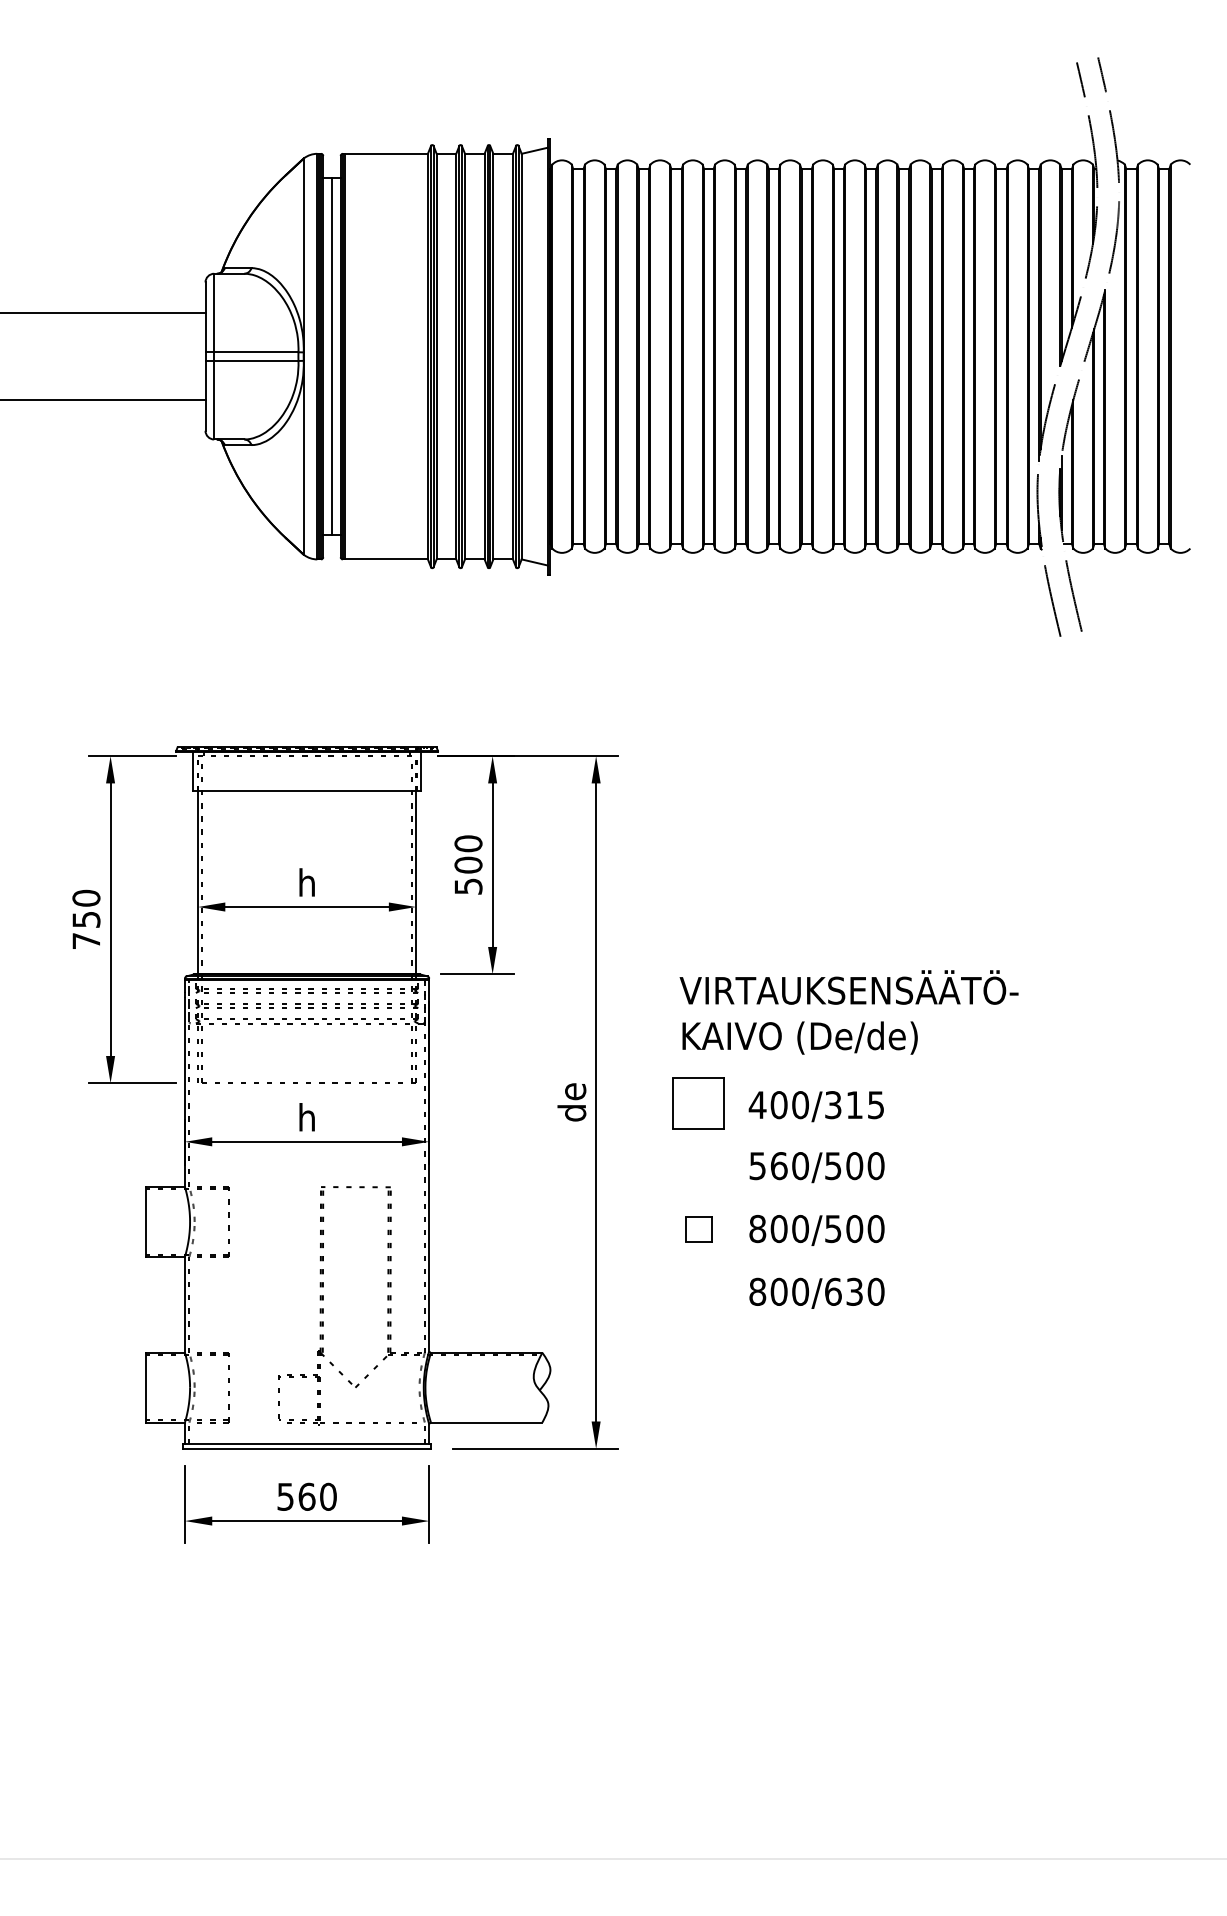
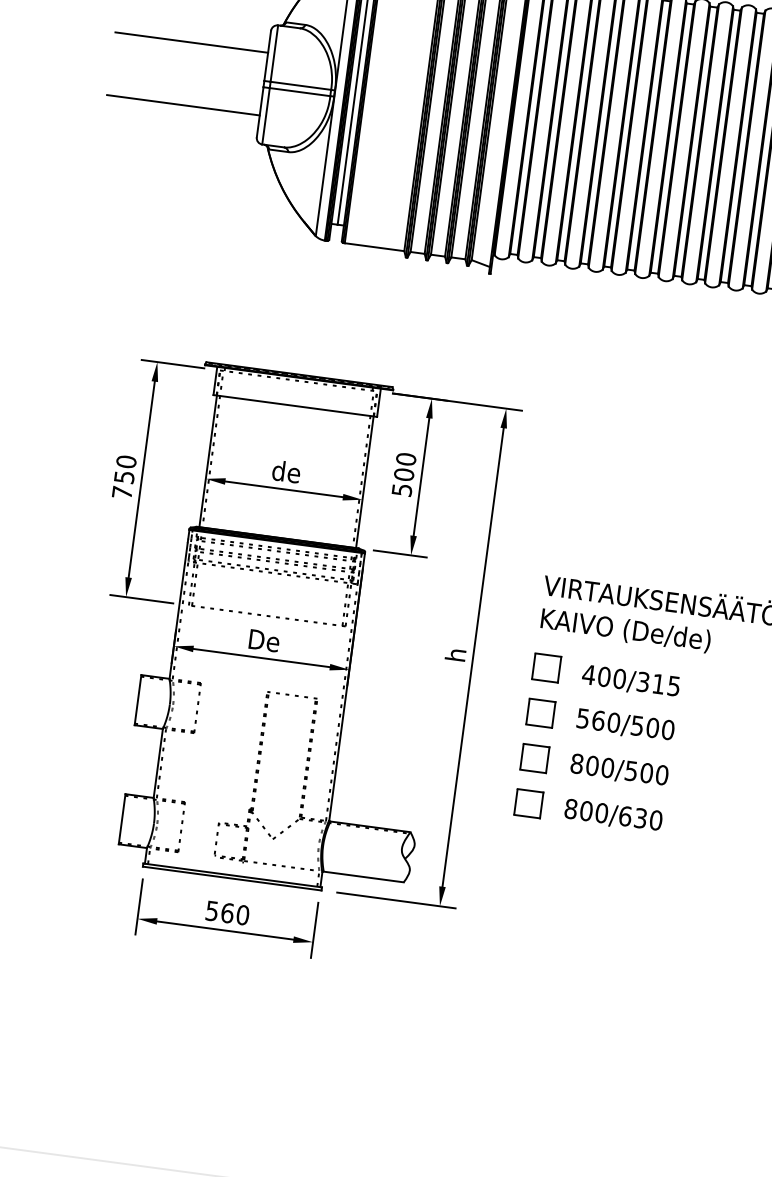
text: (307, 882) -> (286, 471), h -> de
text: (571, 1102) -> (455, 655), de -> h
part: (698, 1103) -> (546, 668), size x0.71
text: (307, 1117) -> (264, 640), h -> De
part: (698, 1165) -> (540, 712), added
part: (698, 1228) -> (534, 757), size x1.43
part: (698, 1291) -> (528, 803), added

